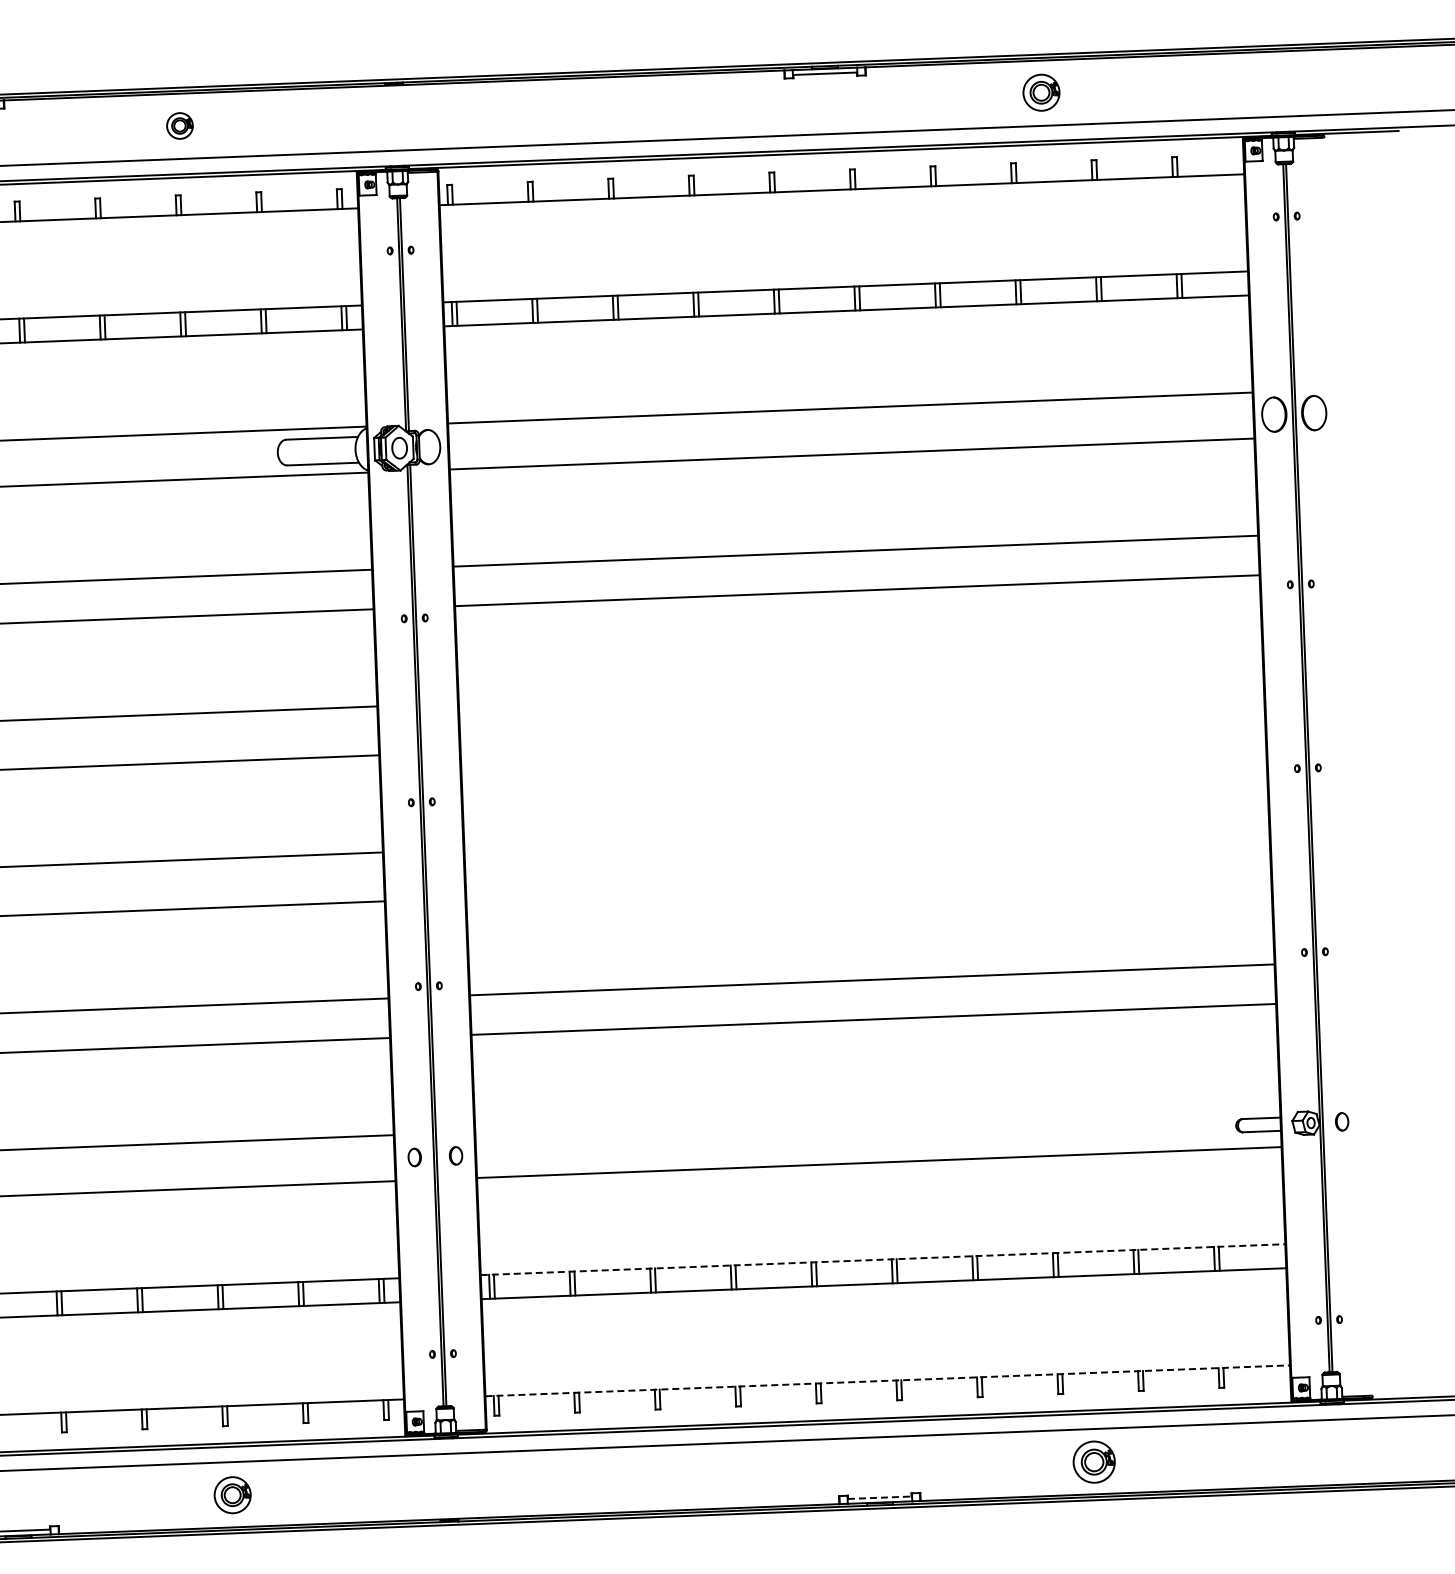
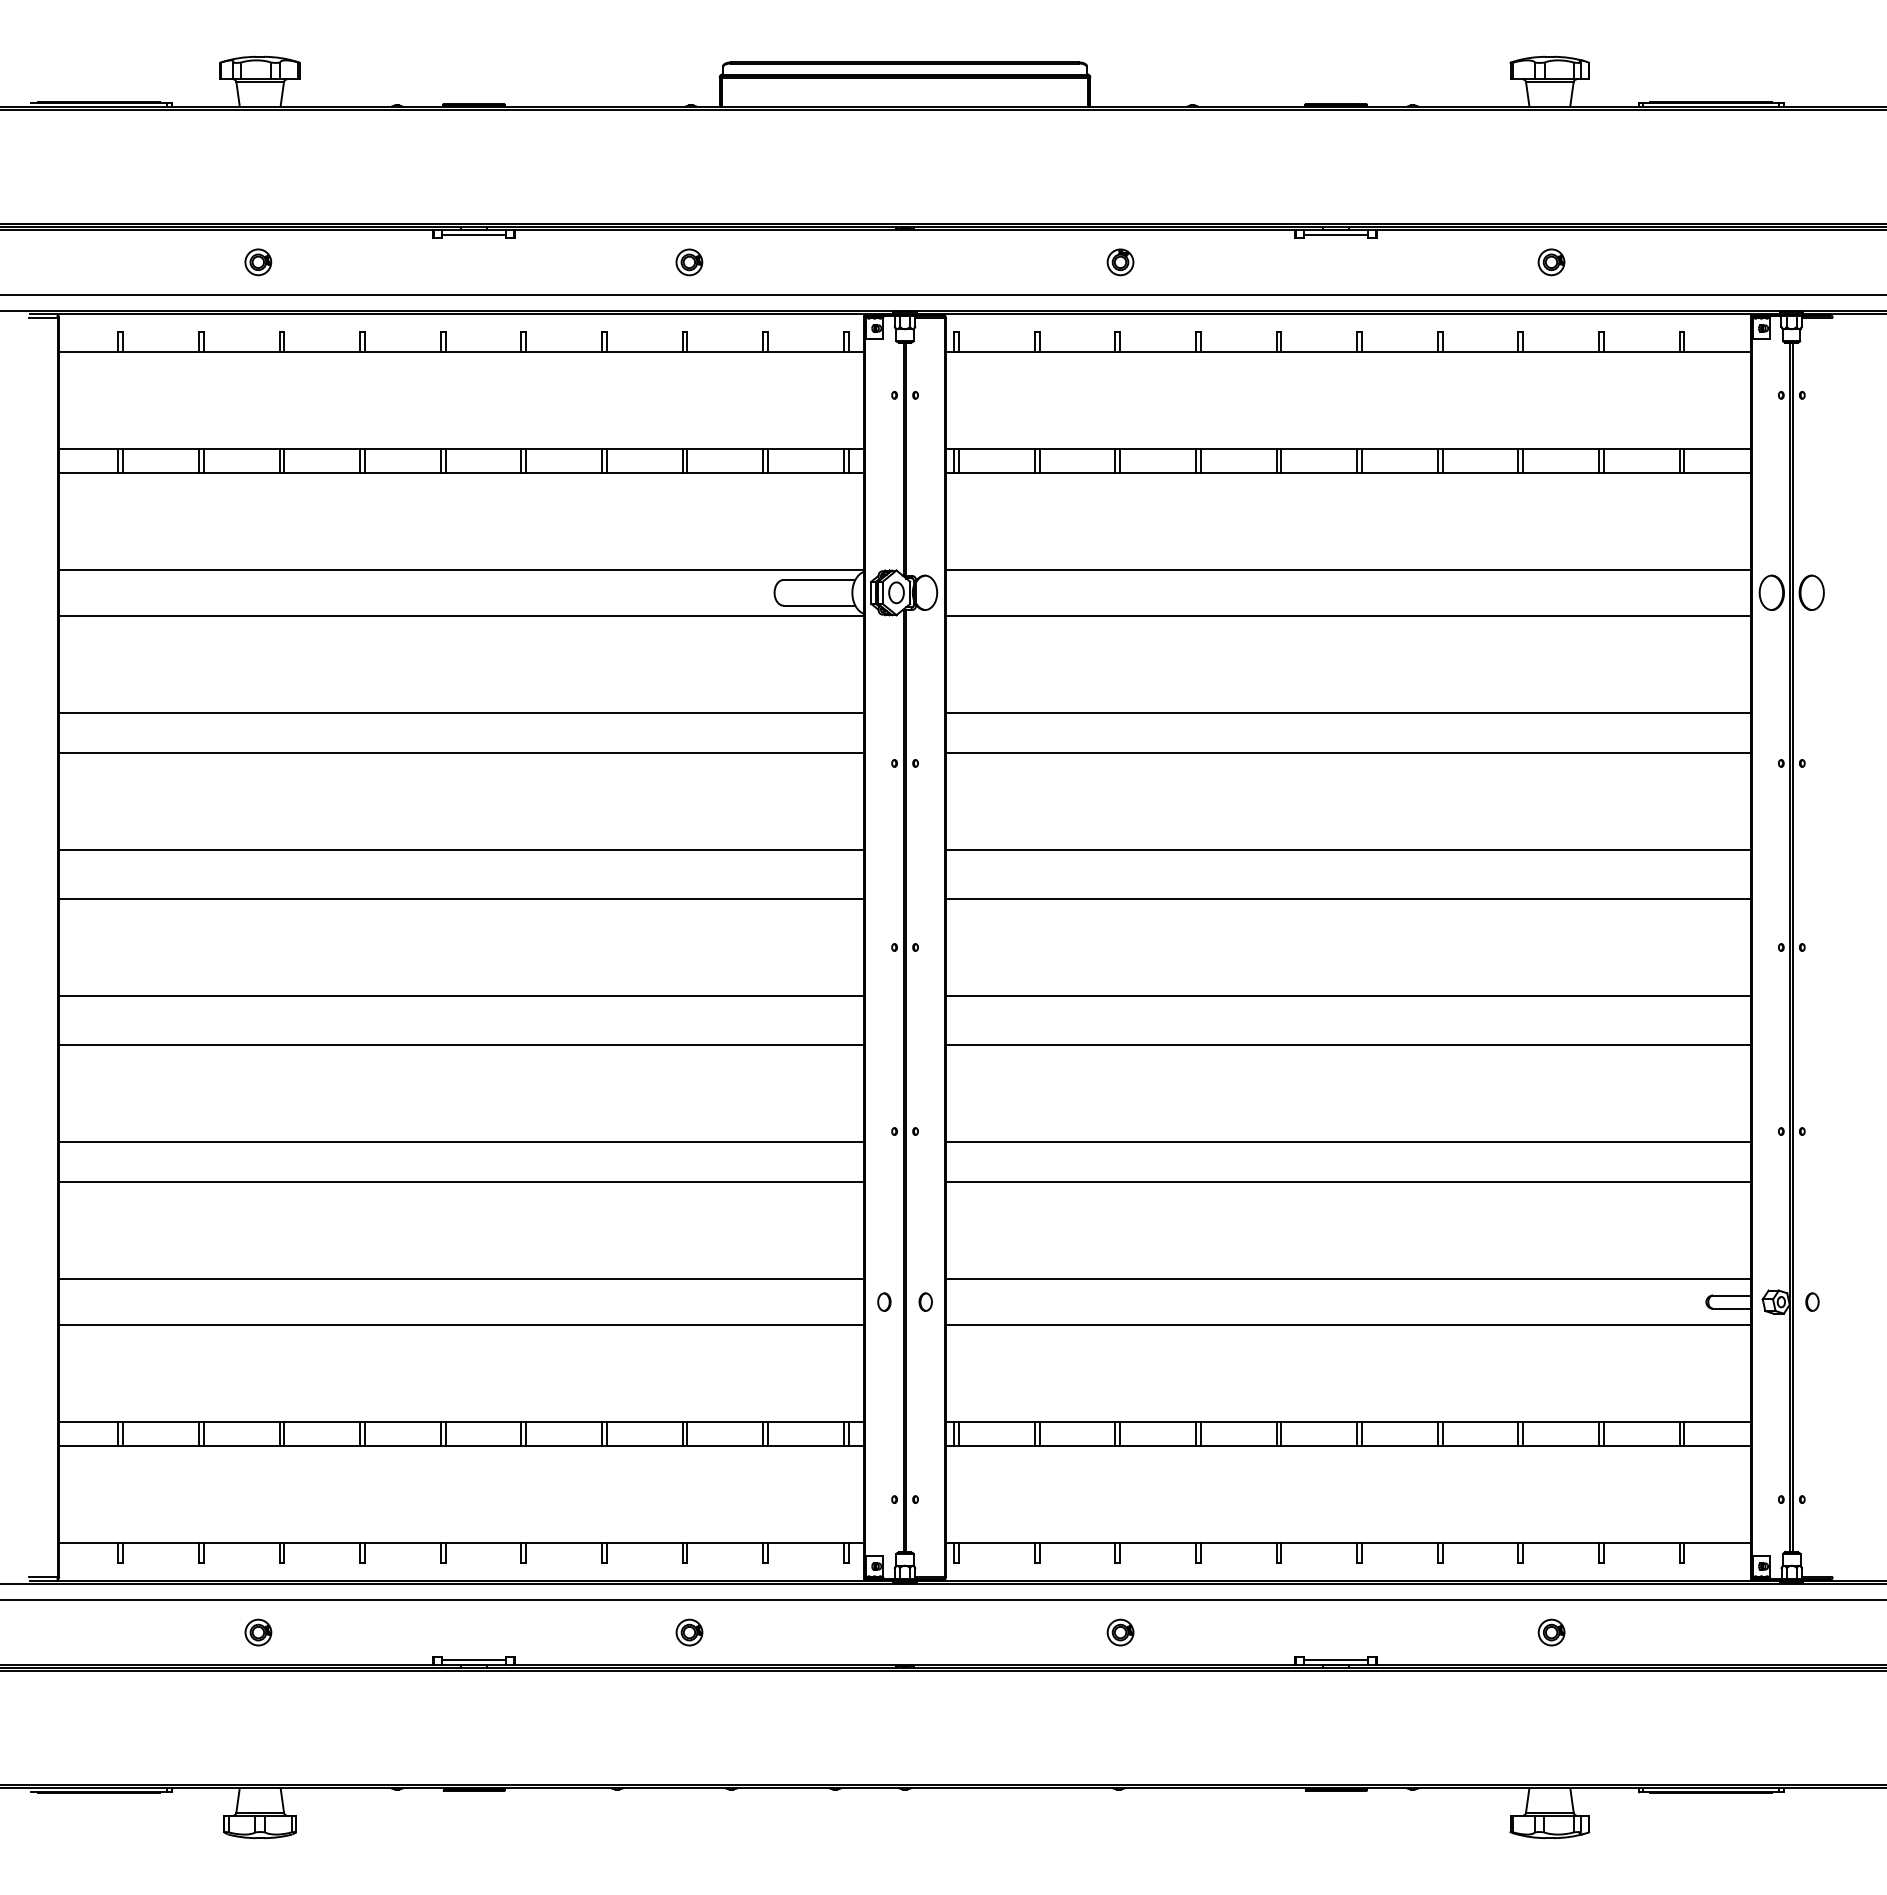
part: (1041, 92) -> (1551, 262), size x0.71
part: (610, 109) -> (1120, 262), added
line: (860, 687) -> (1347, 849), added
line: (862, 736) -> (1347, 898), added
line: (865, 834) -> (1347, 996), added
line: (867, 883) -> (1347, 1045), added
line: (876, 1117) -> (1347, 1279), added
line: (883, 1259) -> (1348, 1422), dashed -> solid
line: (887, 1380) -> (1348, 1543), dashed -> solid
part: (1094, 1461) -> (1551, 1632), size x0.62
part: (663, 1478) -> (1120, 1632), added
part: (232, 1495) -> (689, 1632), size x0.71
line: (880, 1498) -> (1336, 1660), dashed -> solid

